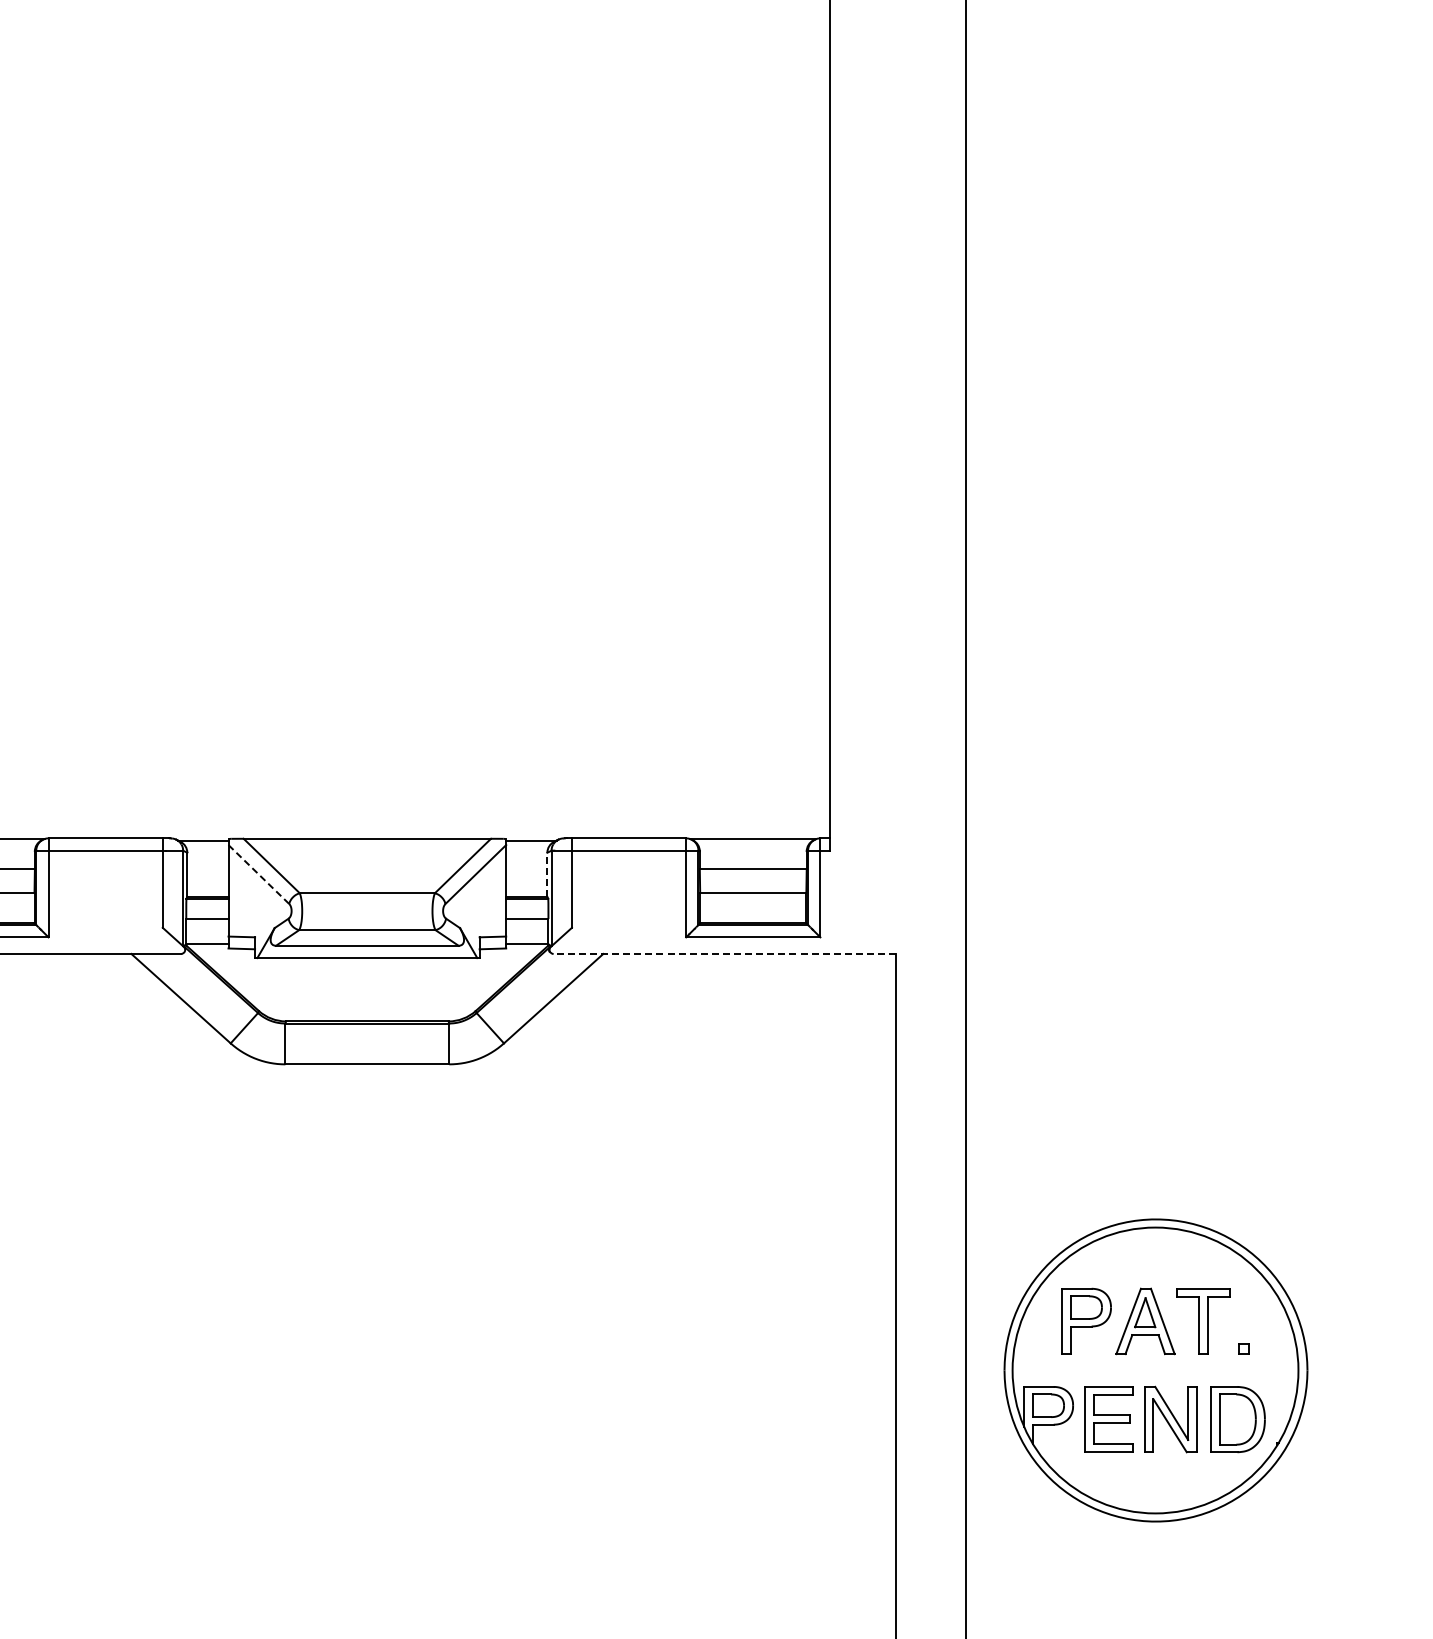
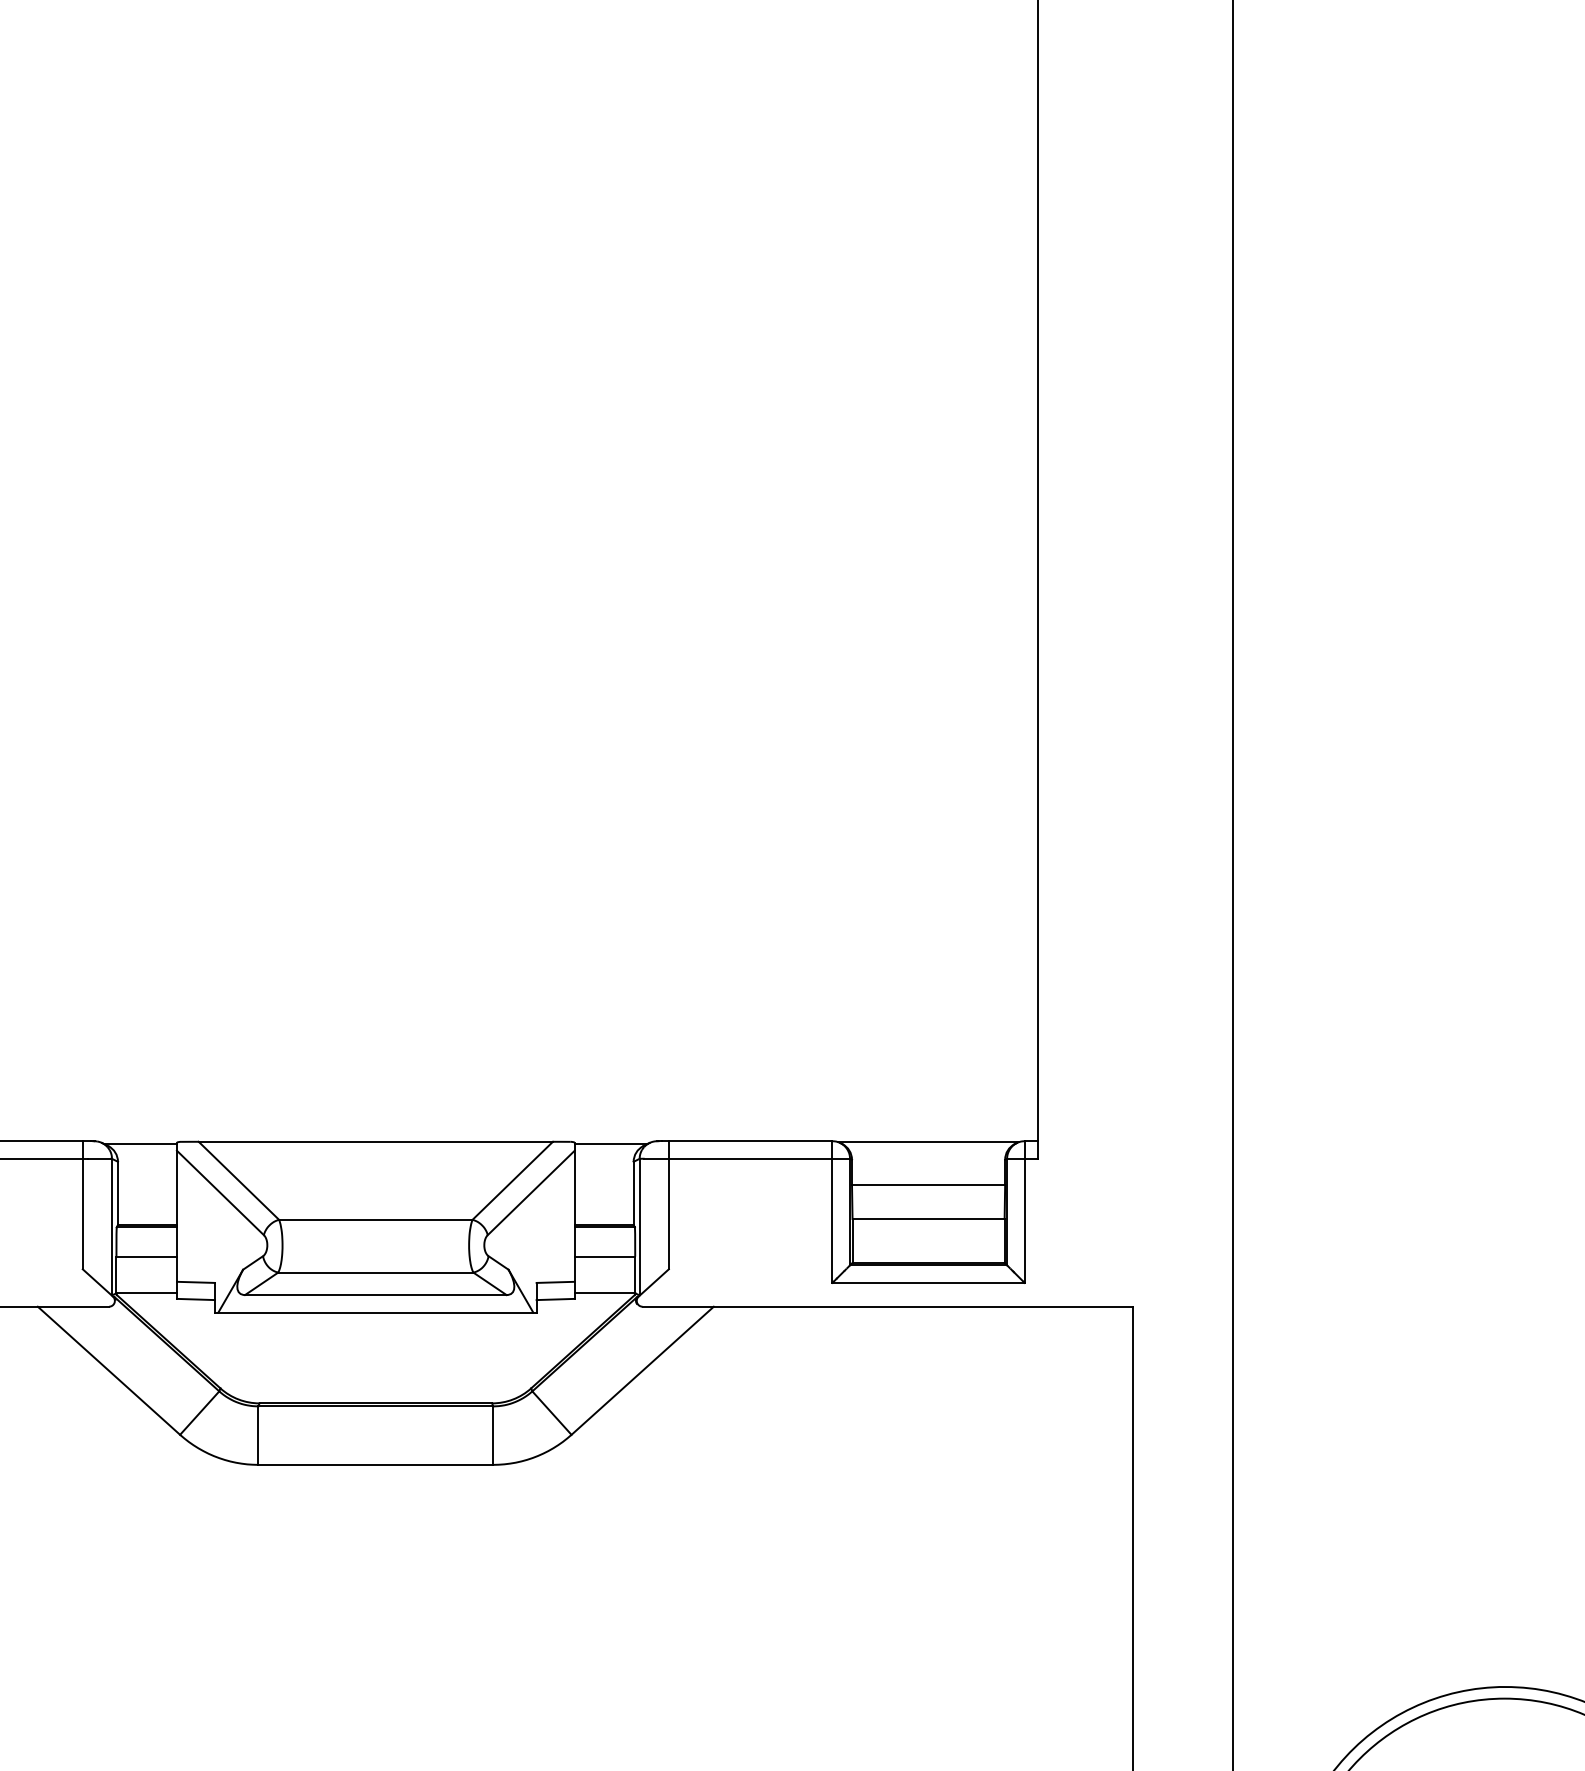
line: (259, 874) -> (221, 1192), dashed -> solid
line: (547, 874) -> (633, 1192), dashed -> solid
line: (724, 953) -> (887, 1306), dashed -> solid

